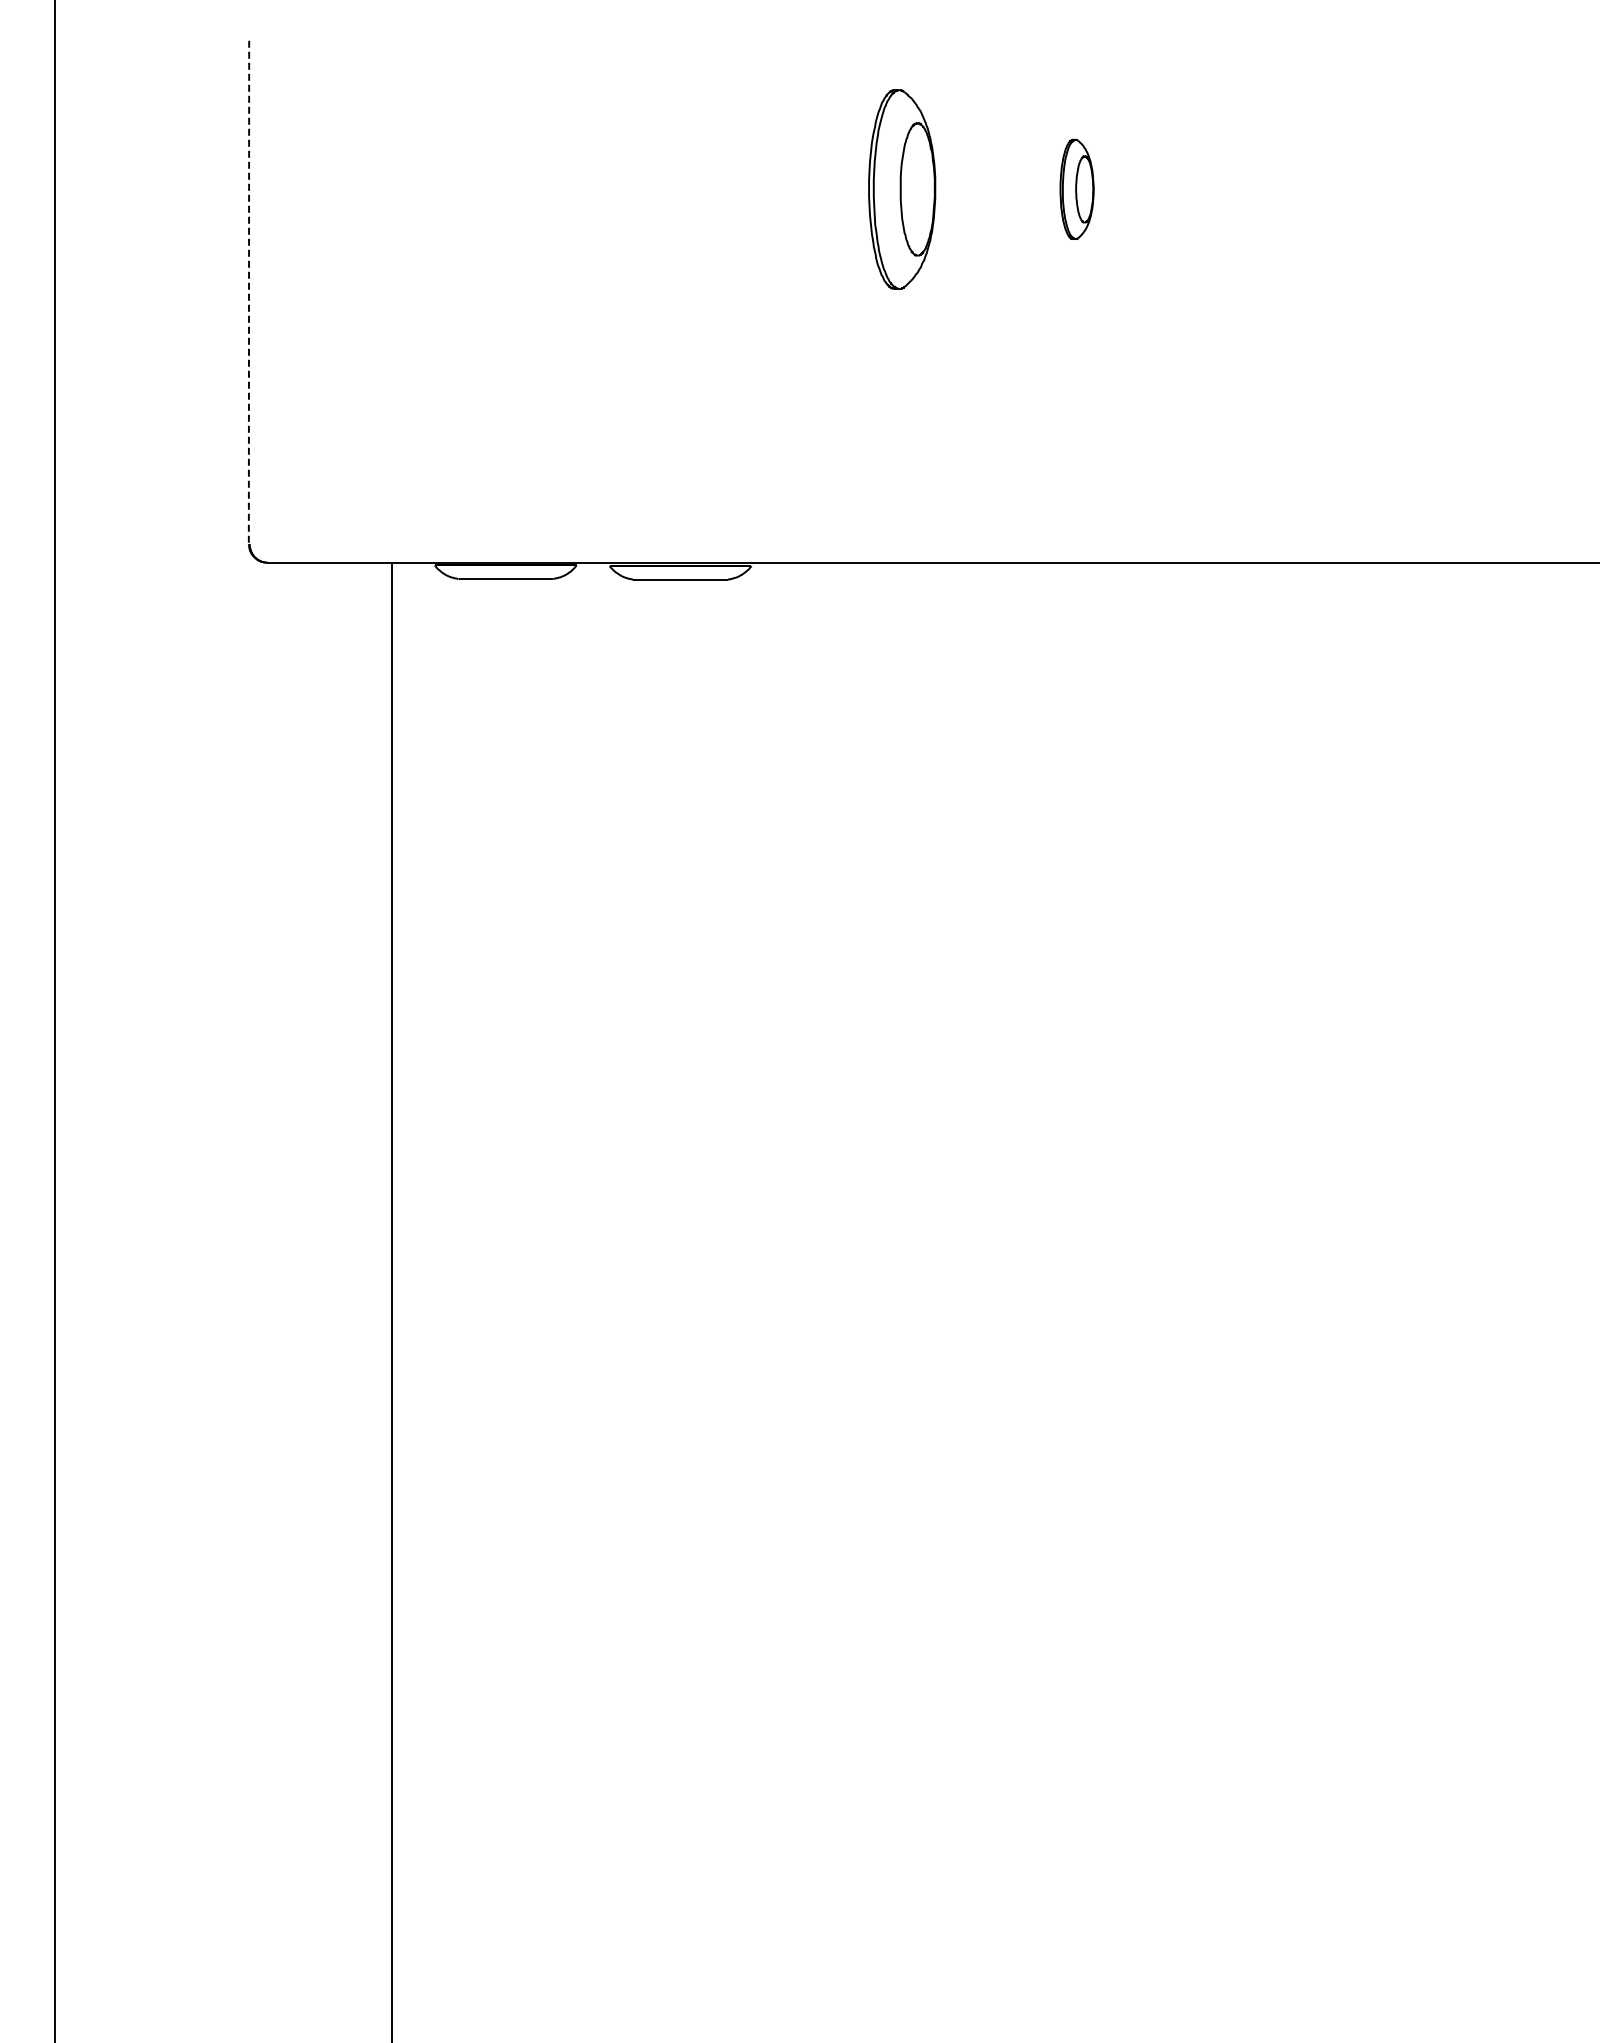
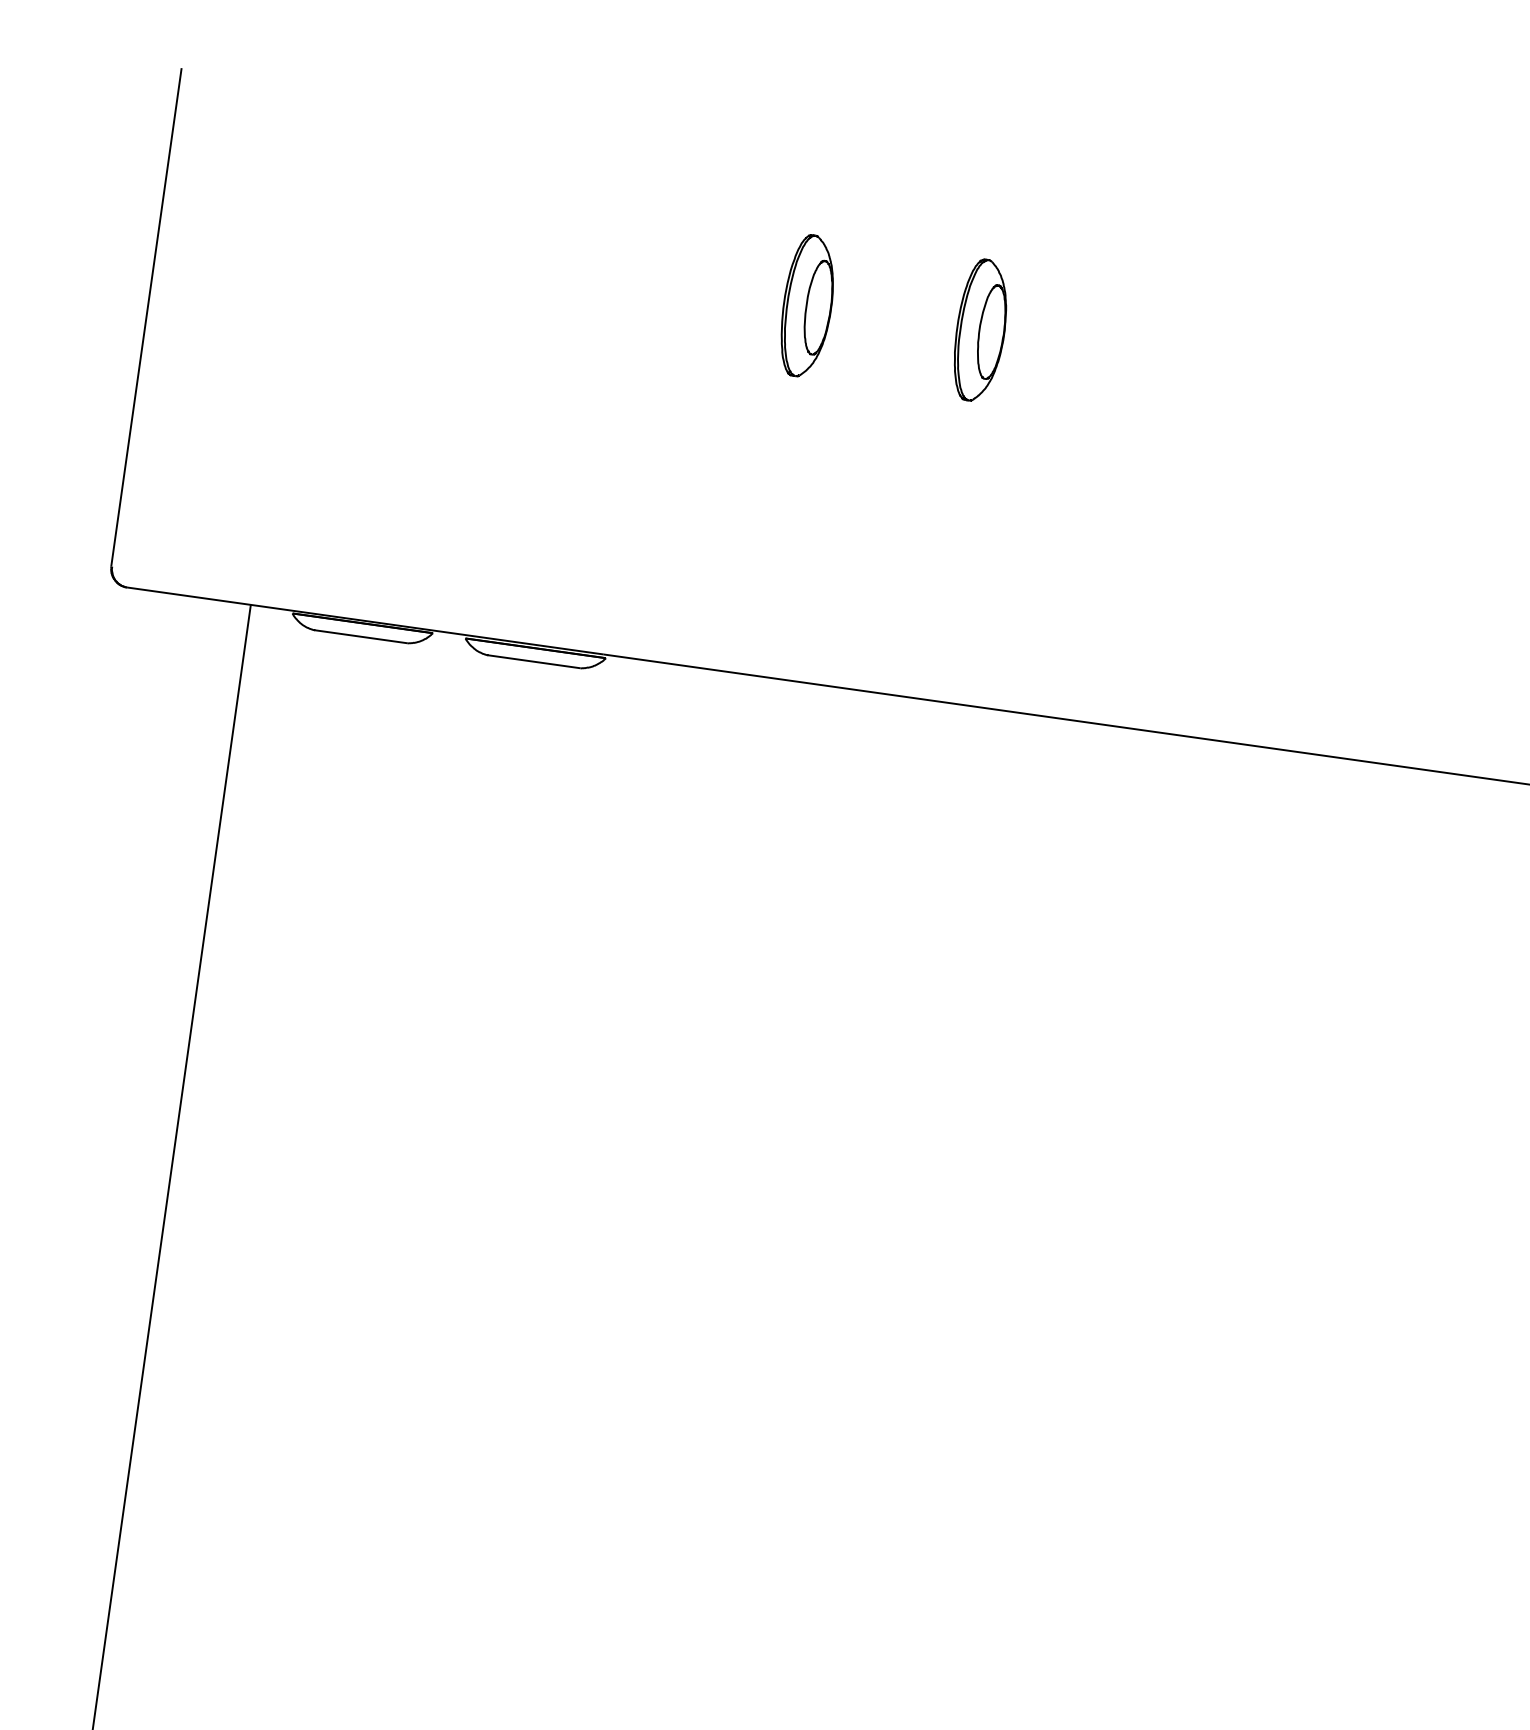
part: (901, 189) -> (806, 306), size x0.71
part: (1076, 189) -> (980, 330), size x1.43
line: (249, 292) -> (146, 317), dashed -> solid

